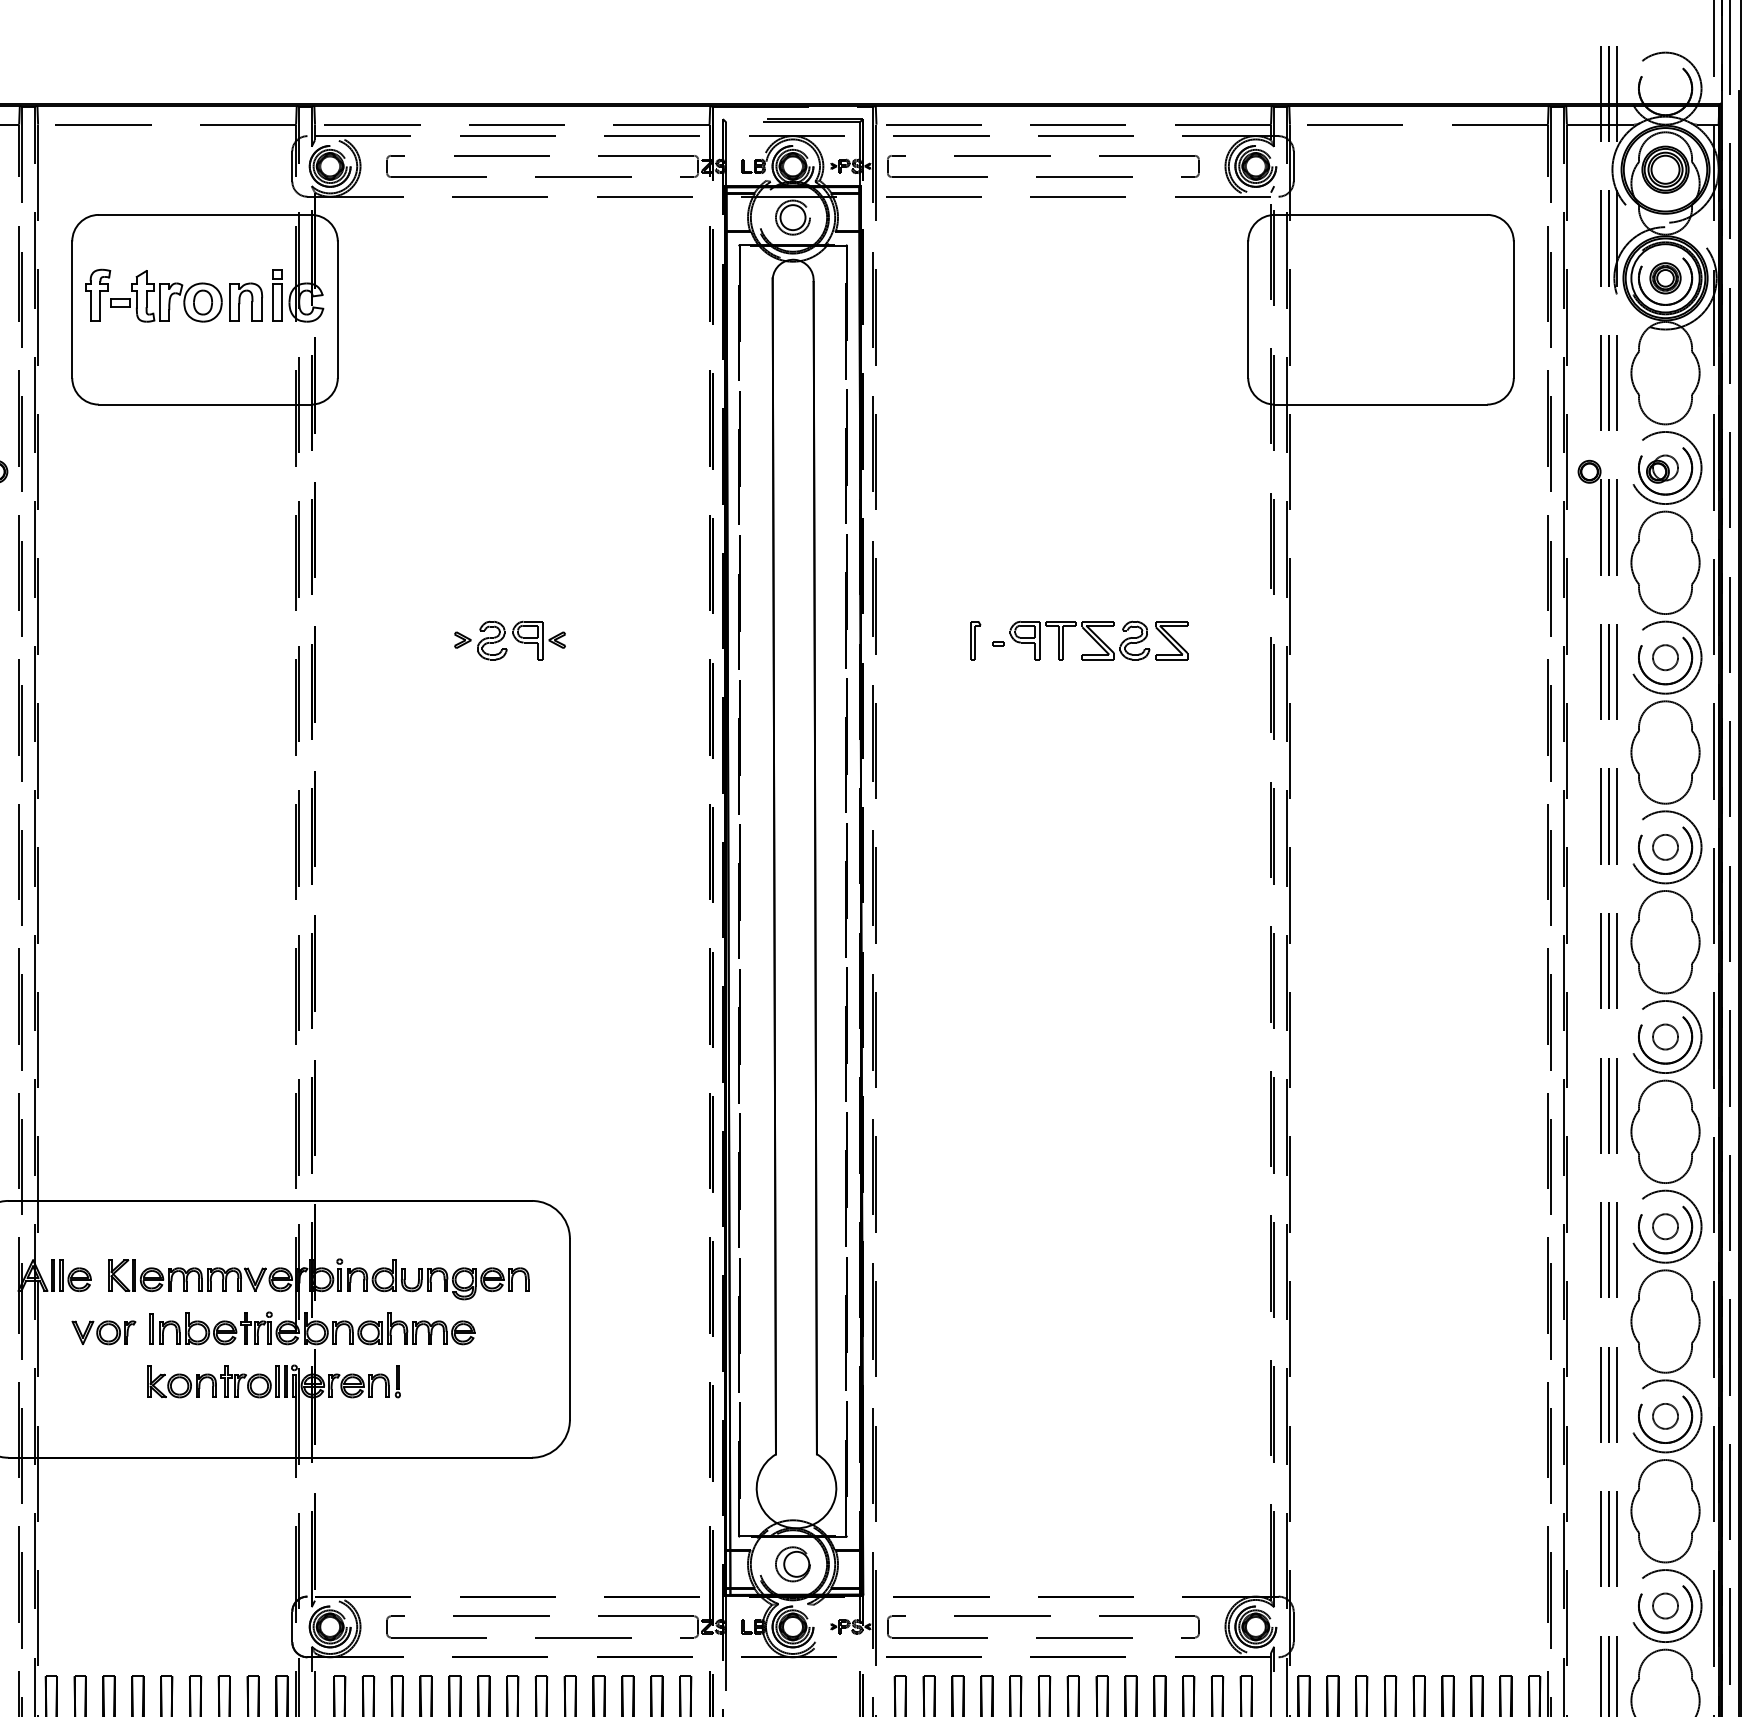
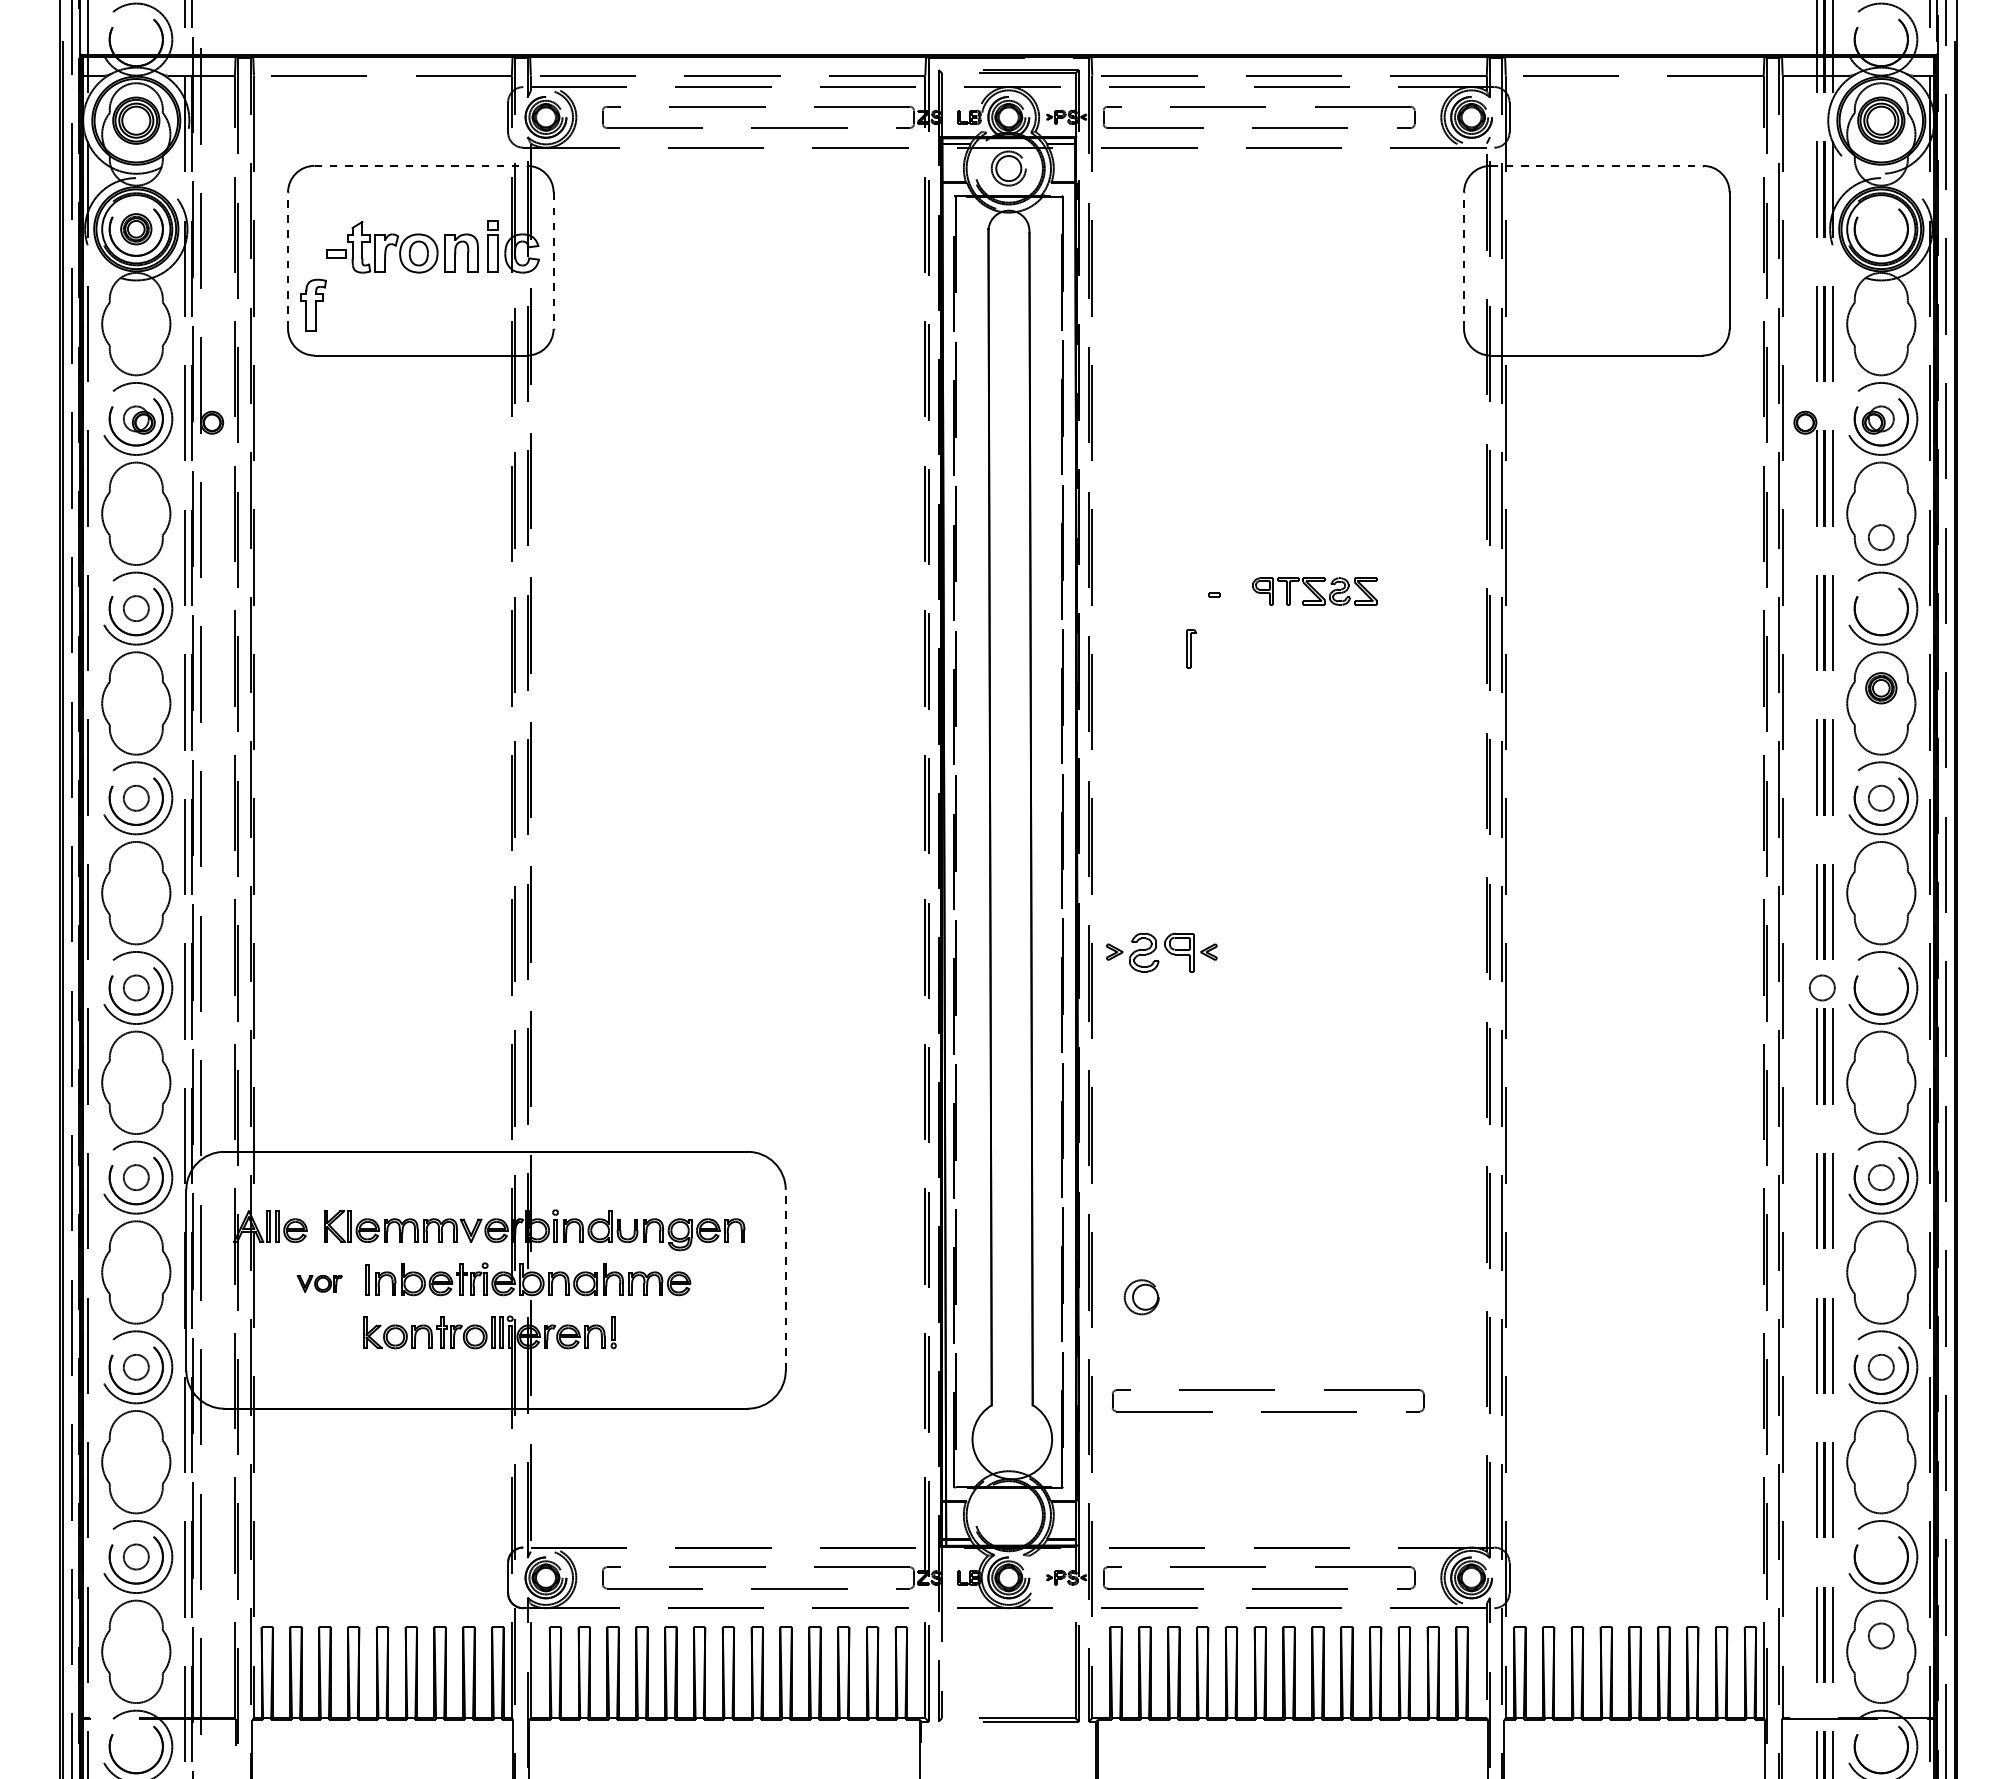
line: (205, 214) -> (421, 165), solid -> dashed
line: (1381, 214) -> (1597, 165), solid -> dashed
part: (1665, 278) -> (1881, 688), moved
part: (97, 294) -> (313, 304), moved
line: (72, 309) -> (288, 260), solid -> dashed
line: (1248, 309) -> (1464, 260), solid -> dashed
line: (337, 310) -> (553, 261), solid -> dashed
part: (509, 640) -> (1161, 952), moved
part: (975, 640) -> (1191, 648), moved
part: (1098, 640) -> (1314, 591), size x0.7
circle: (1665, 657) -> (1881, 537), moved
circle: (1665, 1036) -> (1822, 987), moved
line: (569, 1328) -> (785, 1279), solid -> dashed
part: (103, 1332) -> (319, 1283), size x0.7
part: (1051, 1439) -> (1267, 1390), added
part: (792, 1564) -> (1141, 1297), moved
circle: (1665, 1605) -> (1881, 1635), moved

